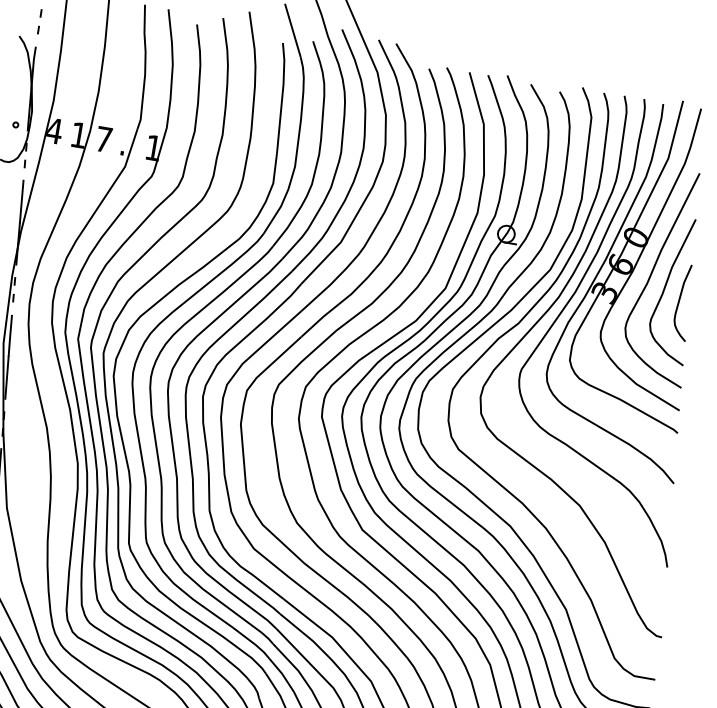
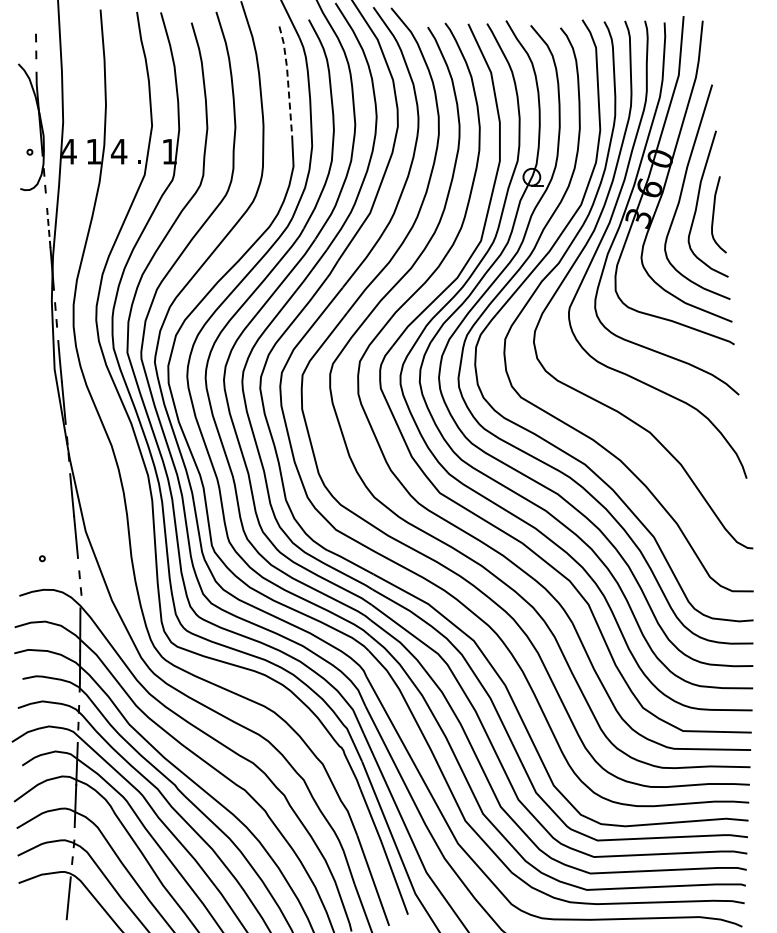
line: (281, 96) -> (287, 79), solid -> dashed
text: (103, 139) -> (118, 151), 7 -> 4
line: (21, 201) -> (48, 226), solid -> dashed

